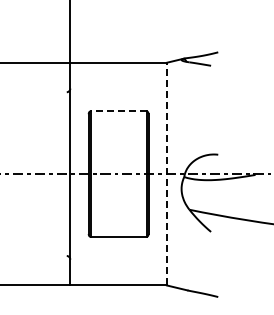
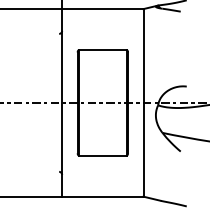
line: (118, 111) -> (102, 50), dashed -> solid
line: (166, 173) -> (143, 102), dashed -> solid

